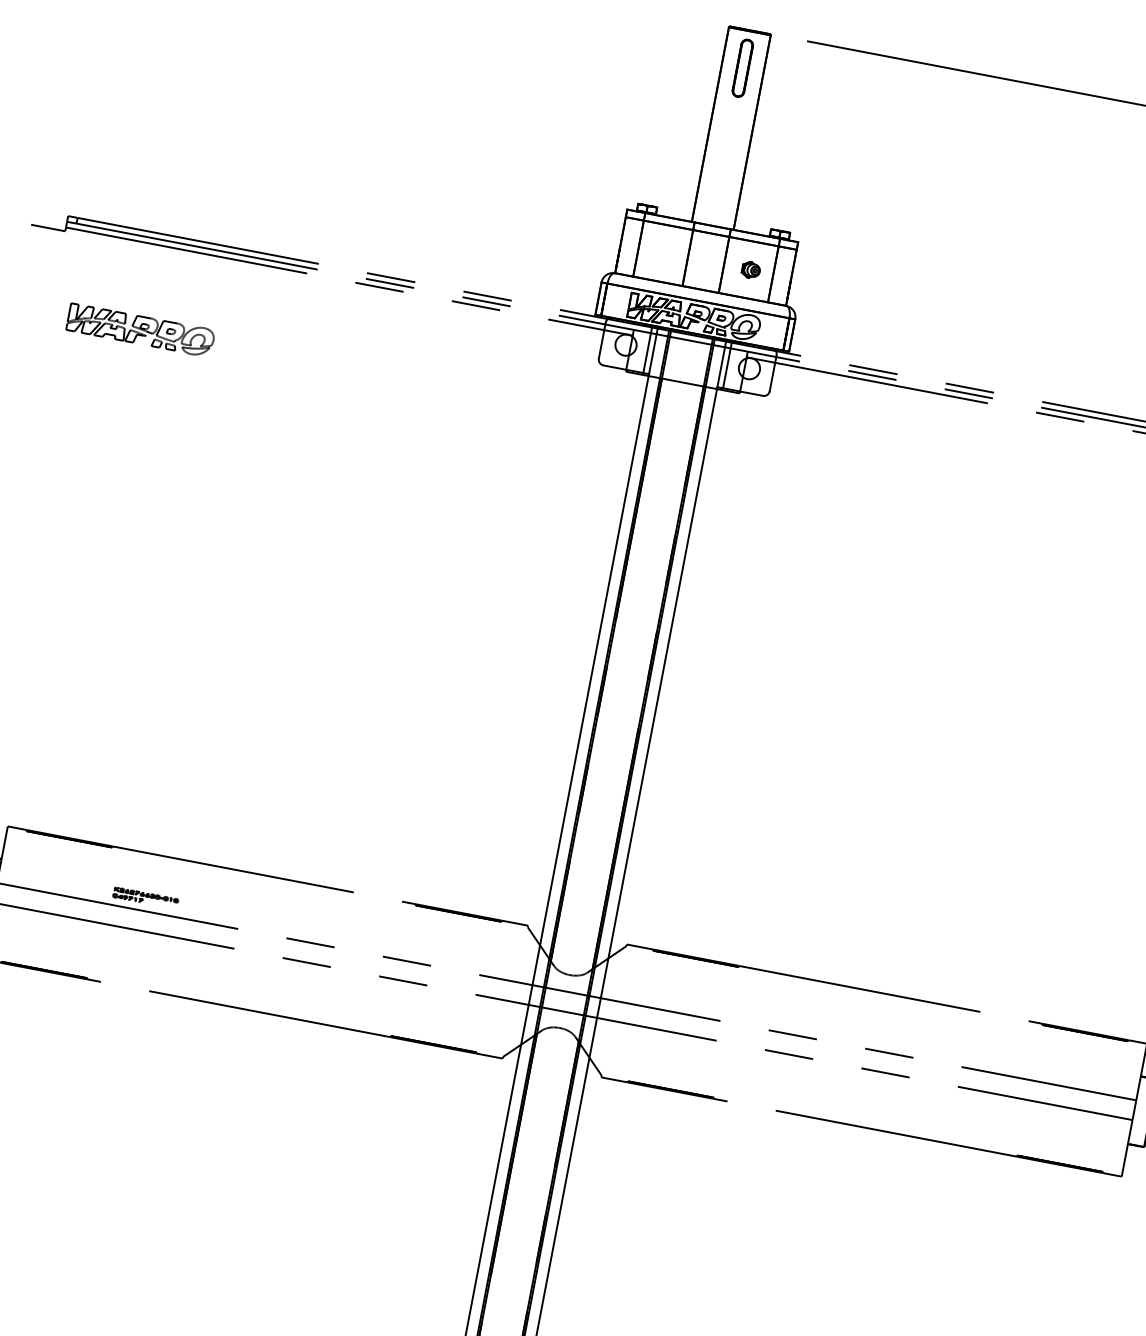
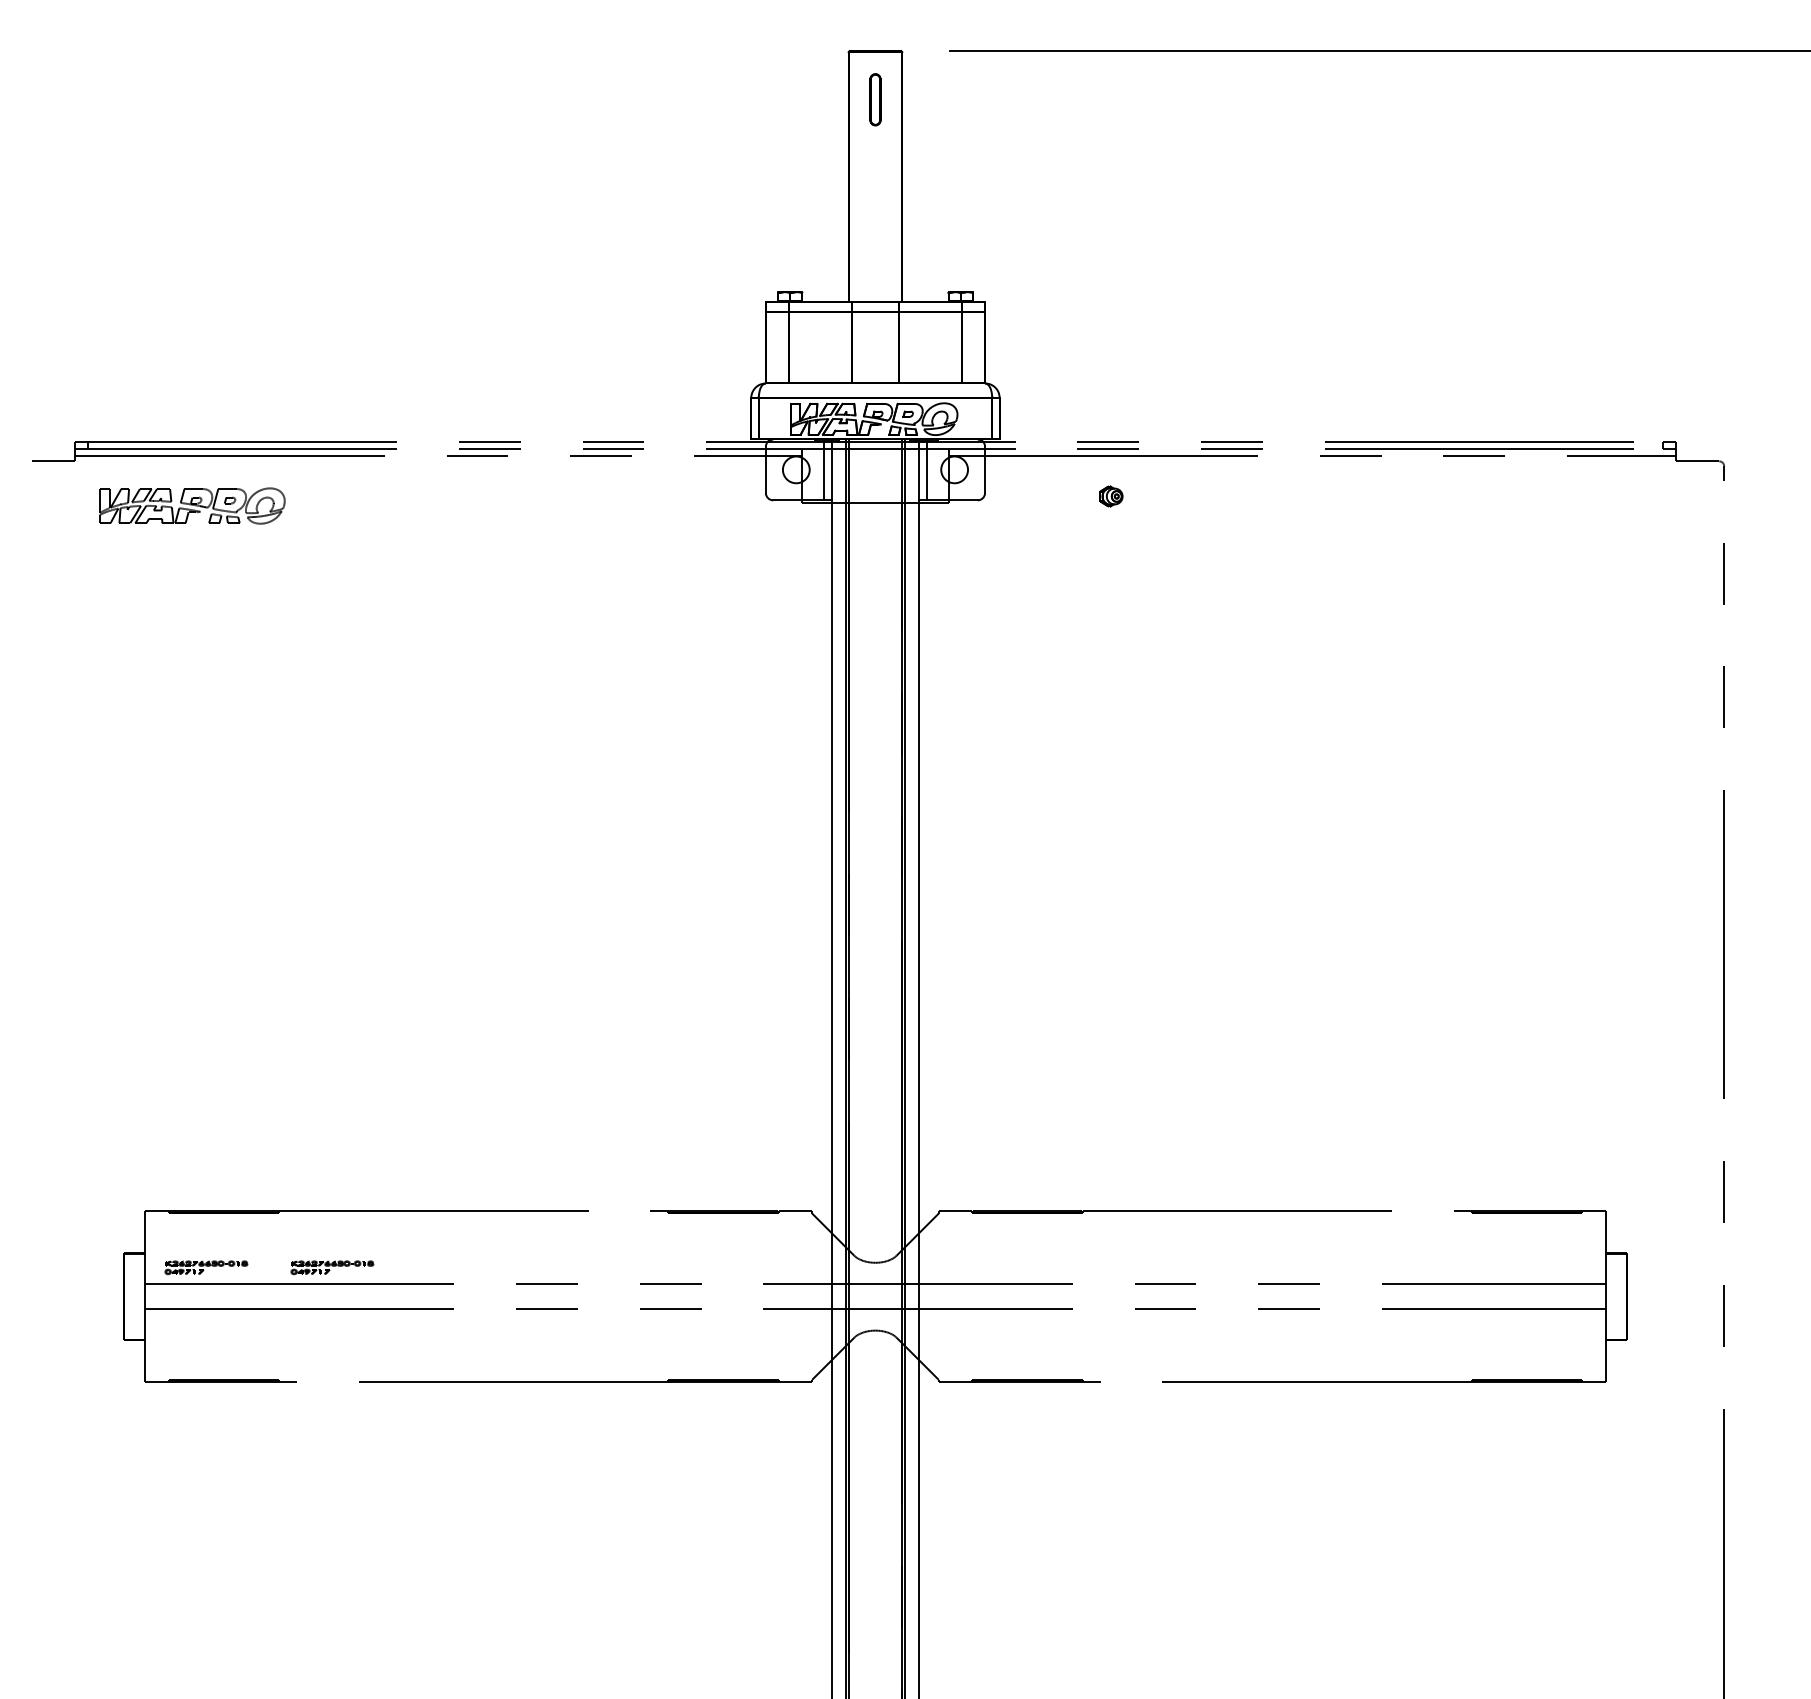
part: (742, 68) -> (875, 99), size x0.7
part: (751, 270) -> (1111, 496), moved
part: (141, 329) -> (192, 505), moved
part: (47, 879) -> (206, 1267), added

